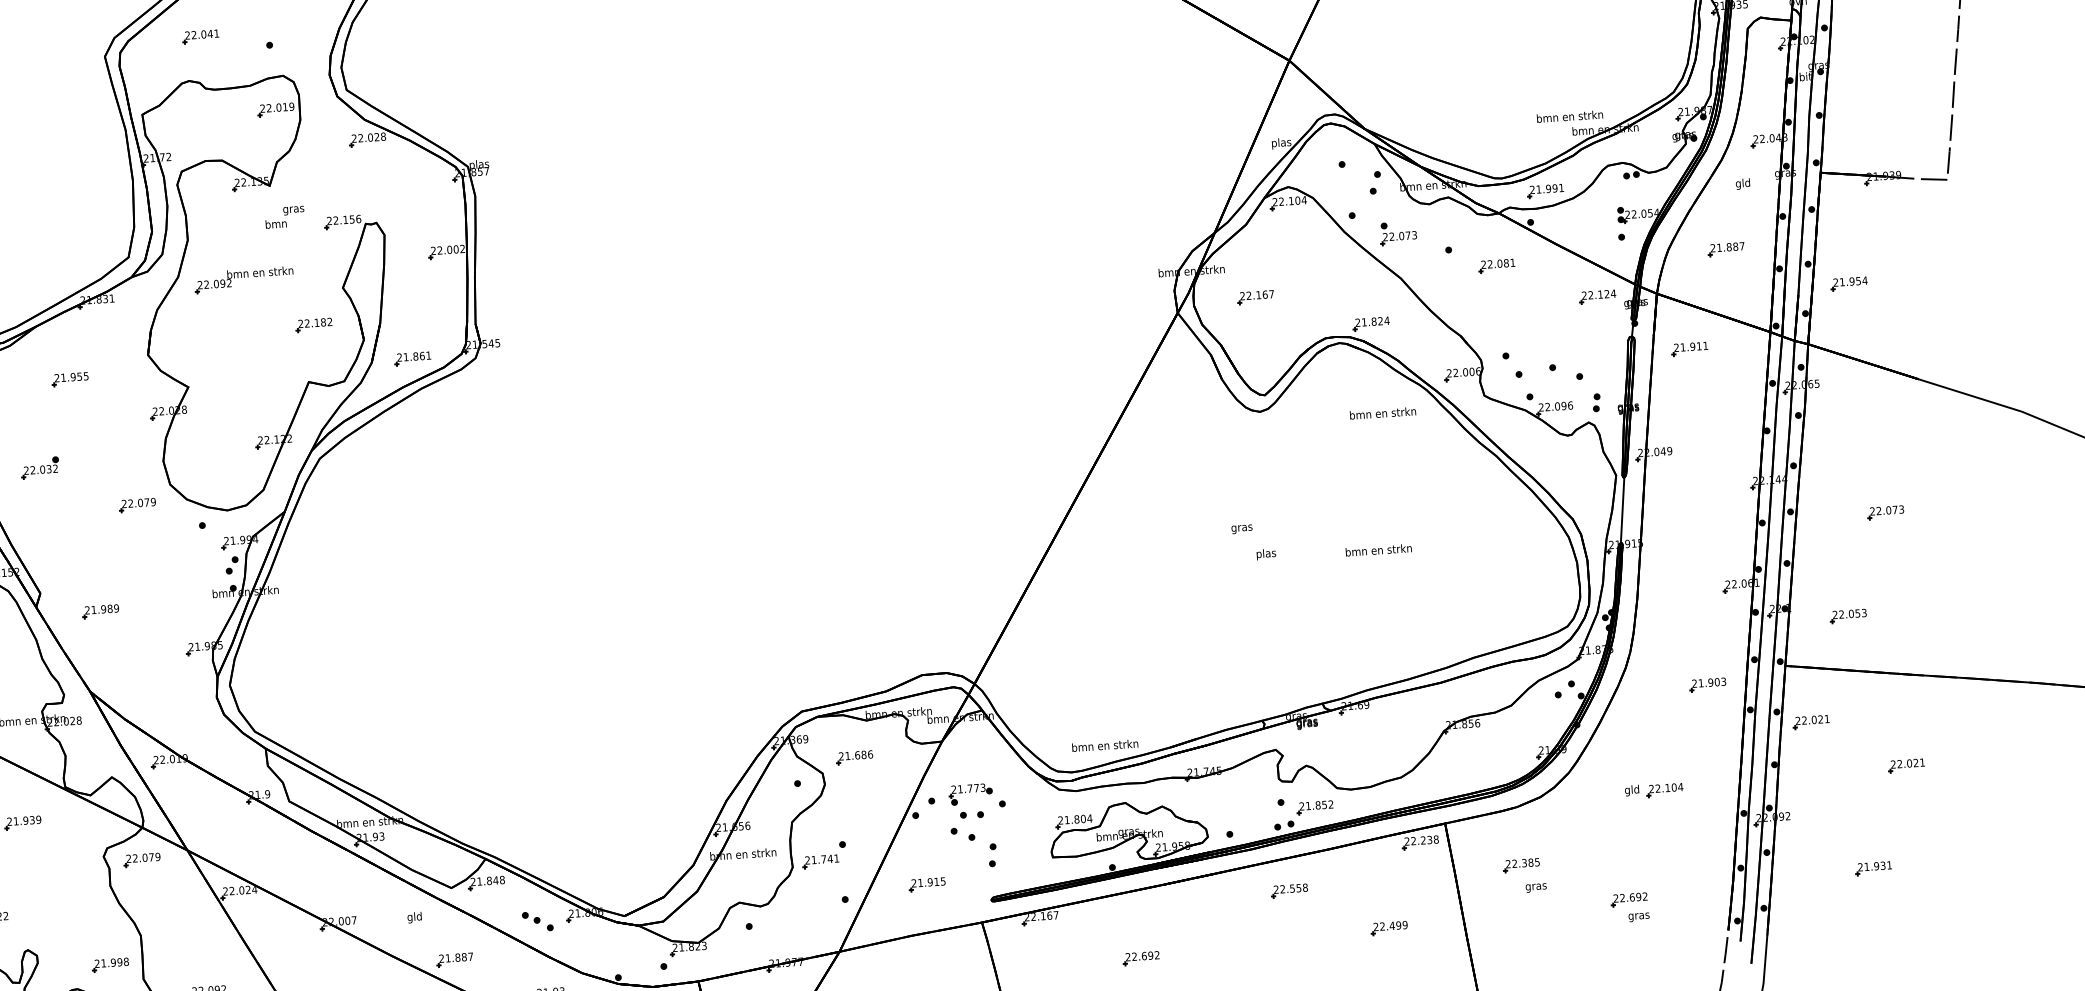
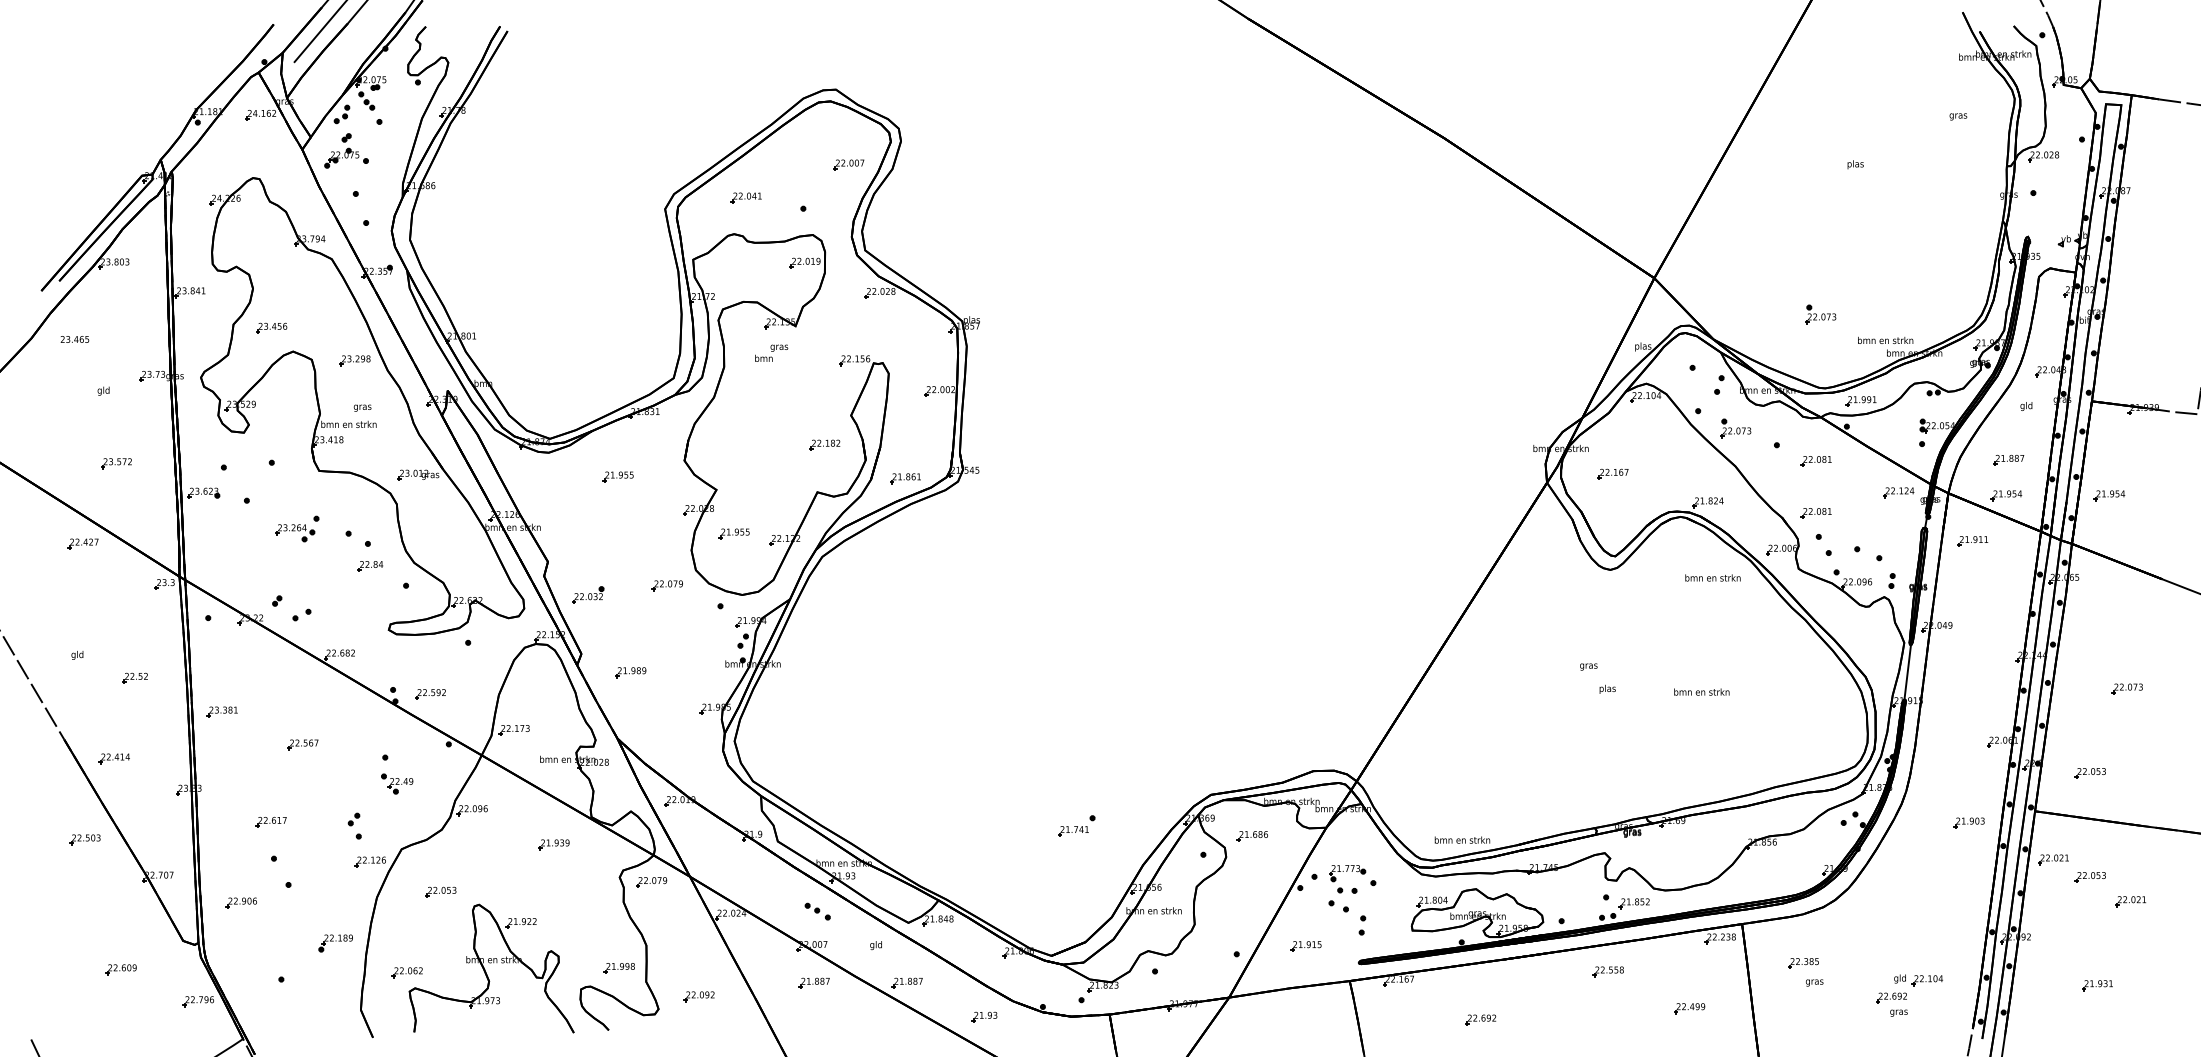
part: (1490, 90) -> (1820, 314), added
text: (284, 216) -> (771, 352), moved
part: (243, 280) -> (768, 403), removed
part: (1726, 291) -> (2006, 495), added
part: (1500, 328) -> (1815, 513), added
part: (212, 437) -> (733, 533), added
part: (40, 467) -> (588, 594), moved
part: (1855, 740) -> (2089, 877), added
part: (1654, 790) -> (1918, 980), moved
part: (823, 854) -> (1076, 825), moved
part: (537, 921) -> (817, 911), moved
part: (342, 966) -> (813, 982), added

